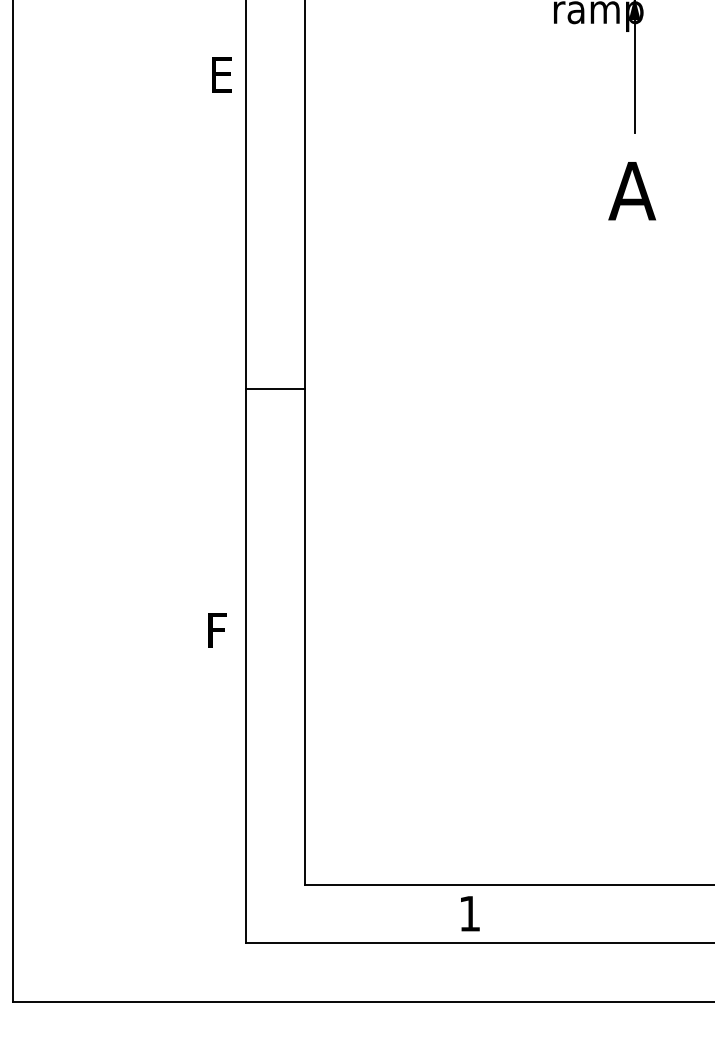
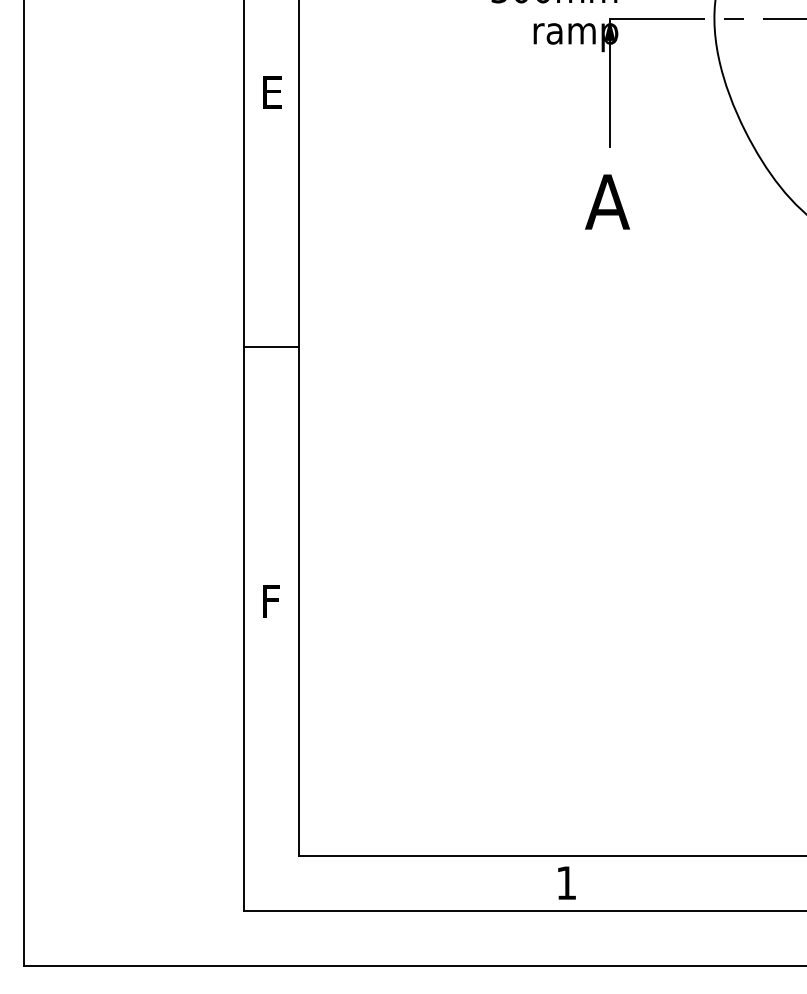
text: (221, 74) -> (272, 92), moved
line: (275, 388) -> (271, 346), moved
text: (217, 630) -> (271, 601), moved
text: (469, 913) -> (566, 882), moved

